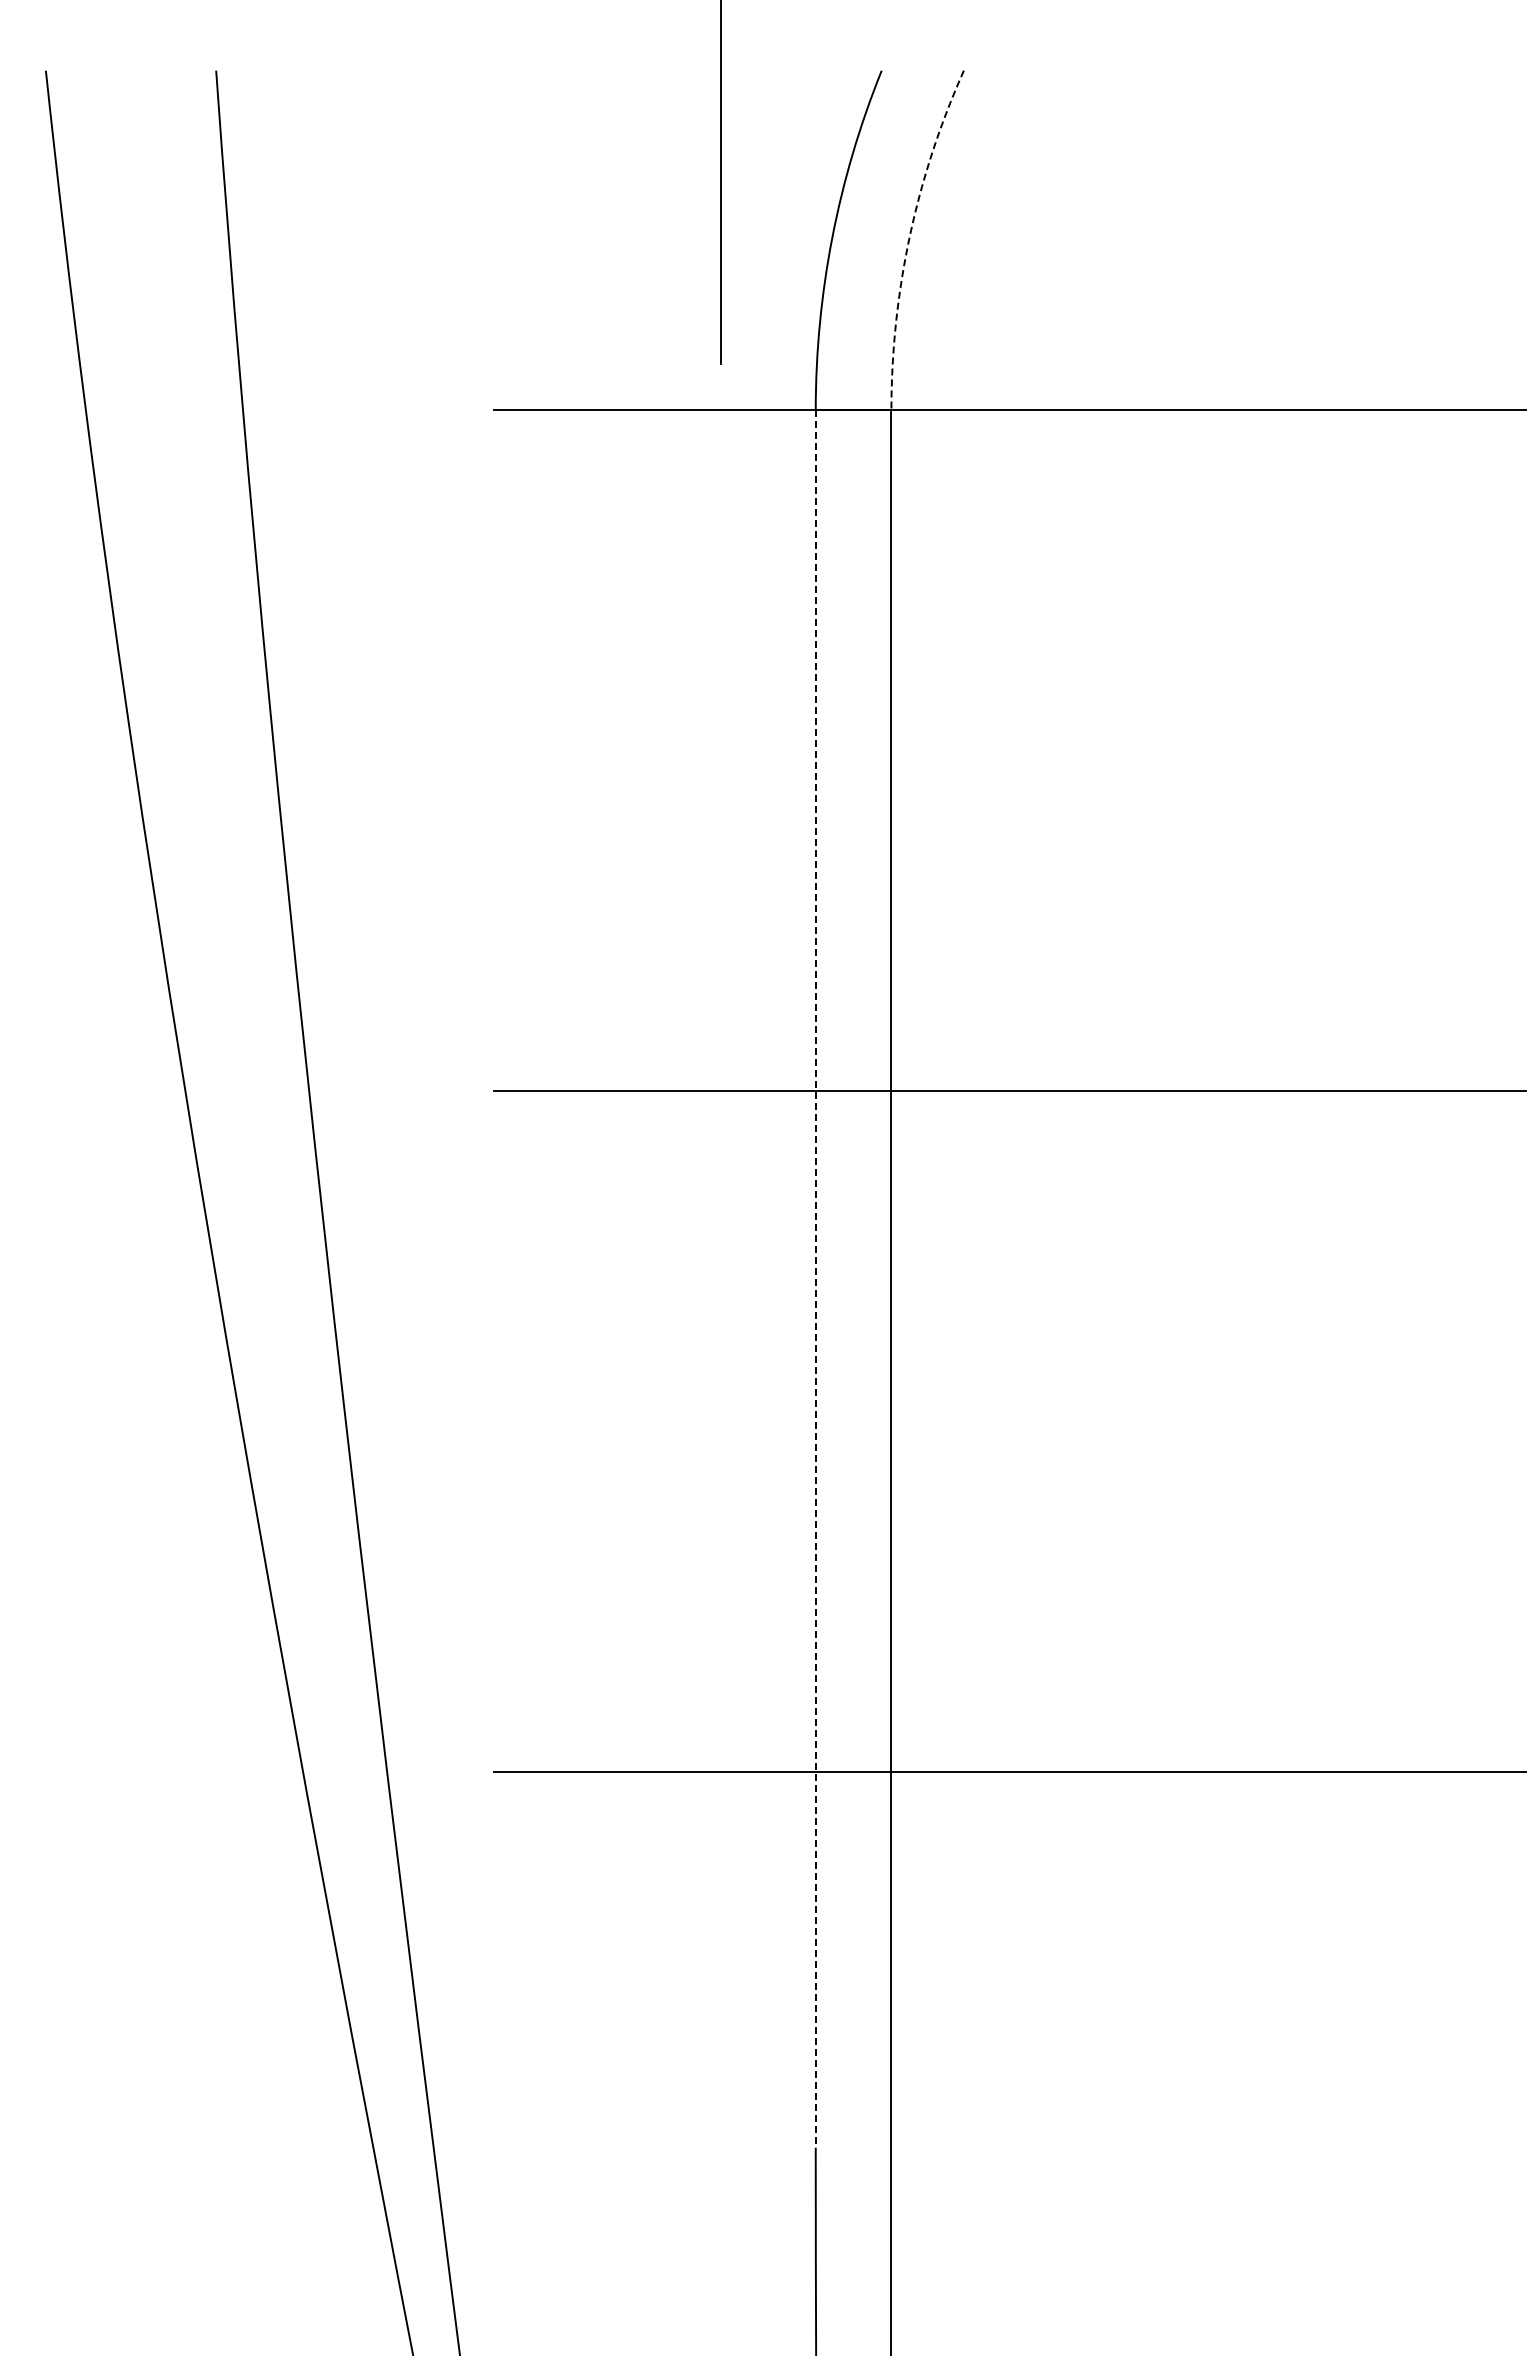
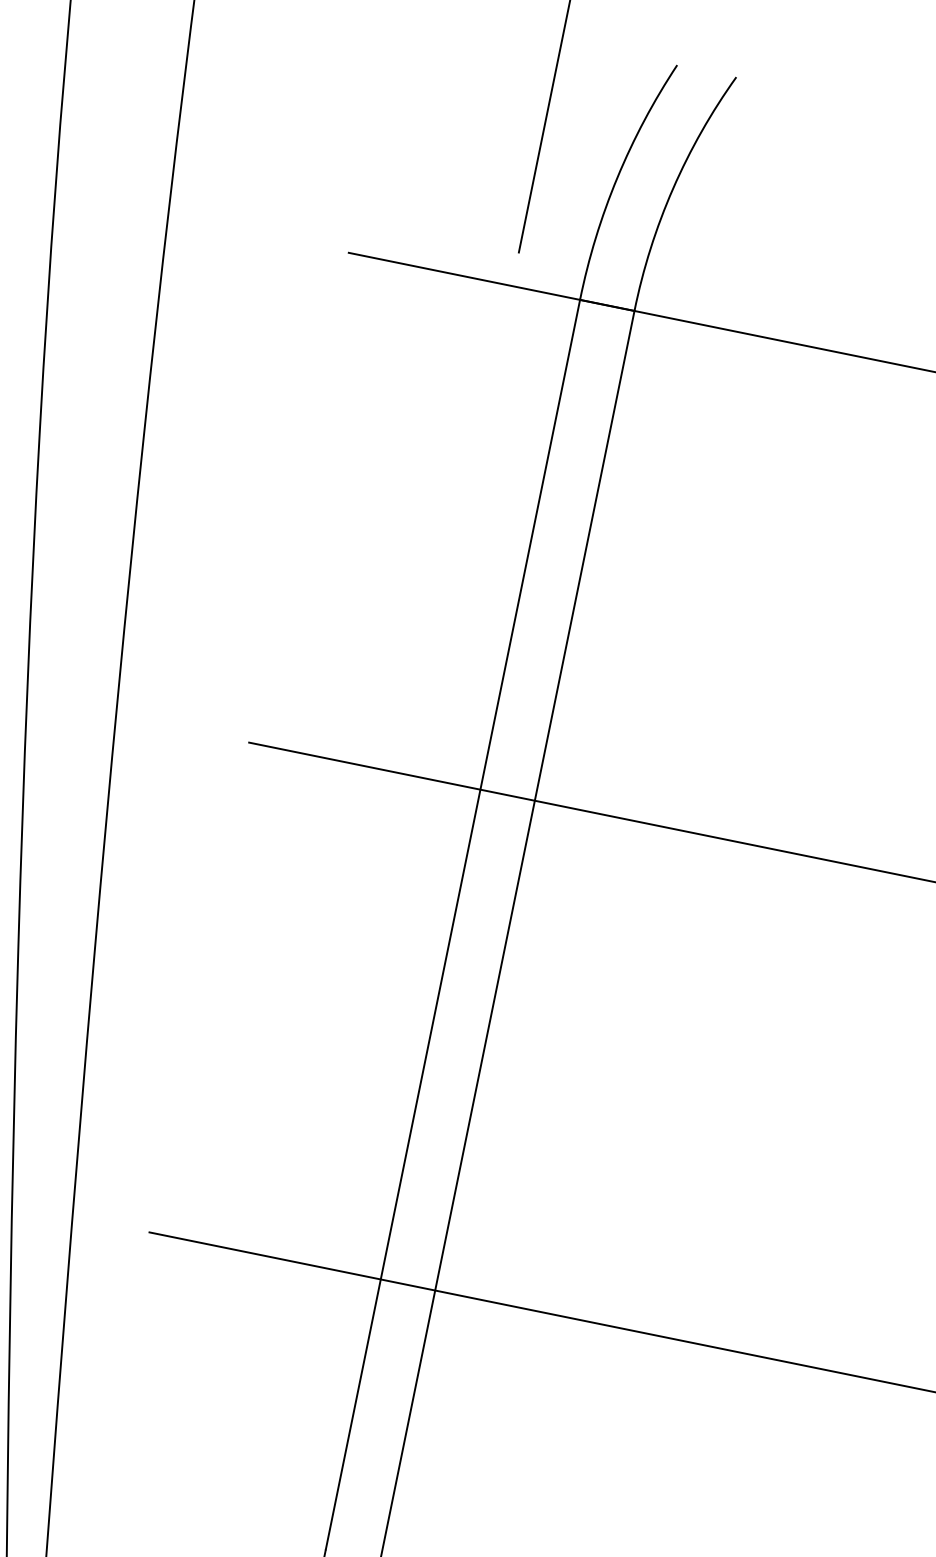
arc: (909, 236) -> (672, 188), dashed -> solid
line: (815, 1279) -> (452, 924), dashed -> solid

